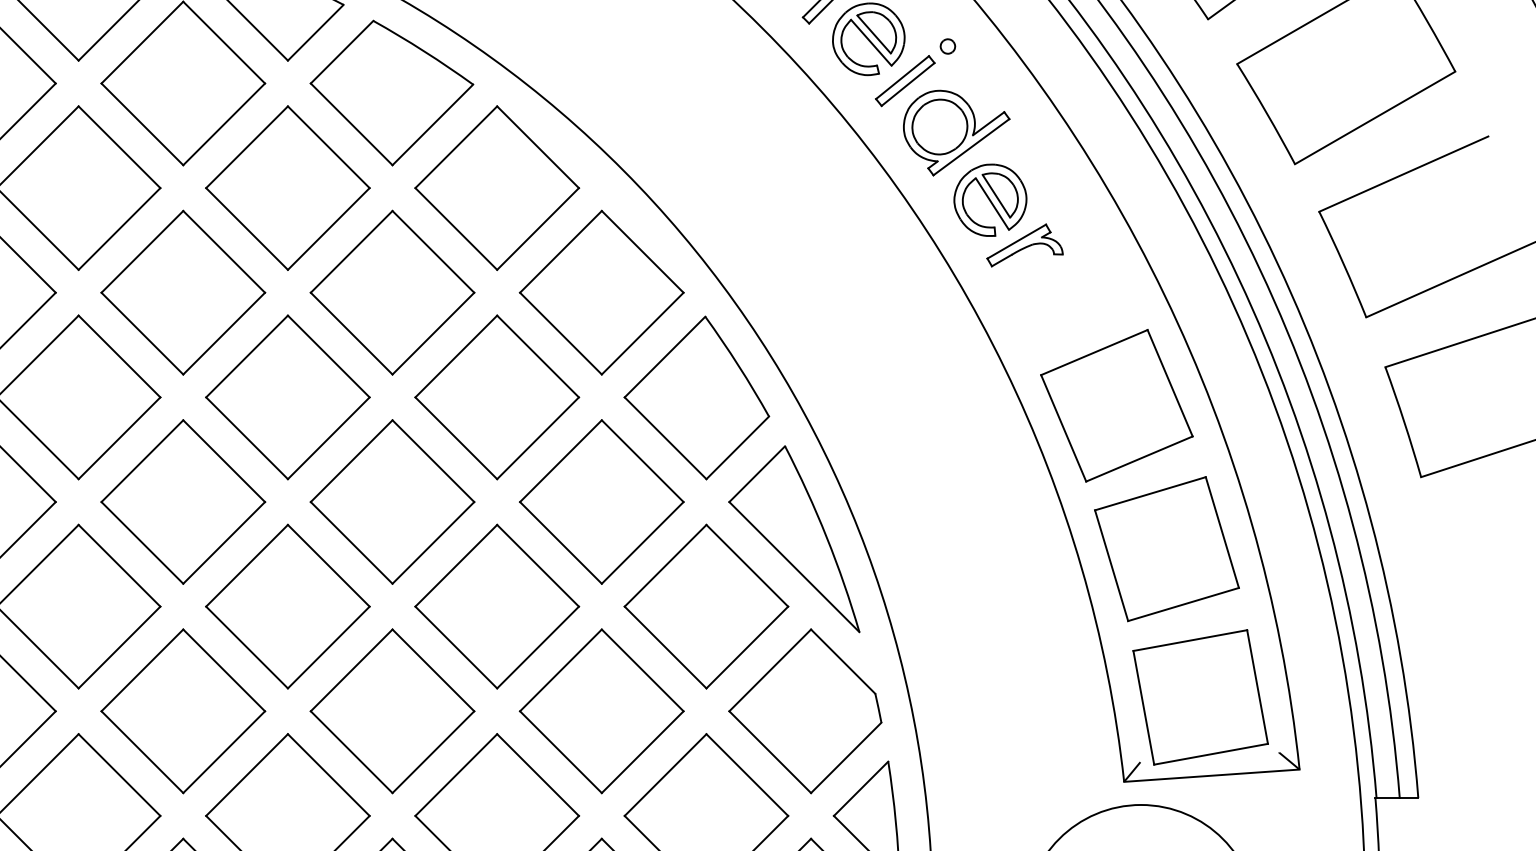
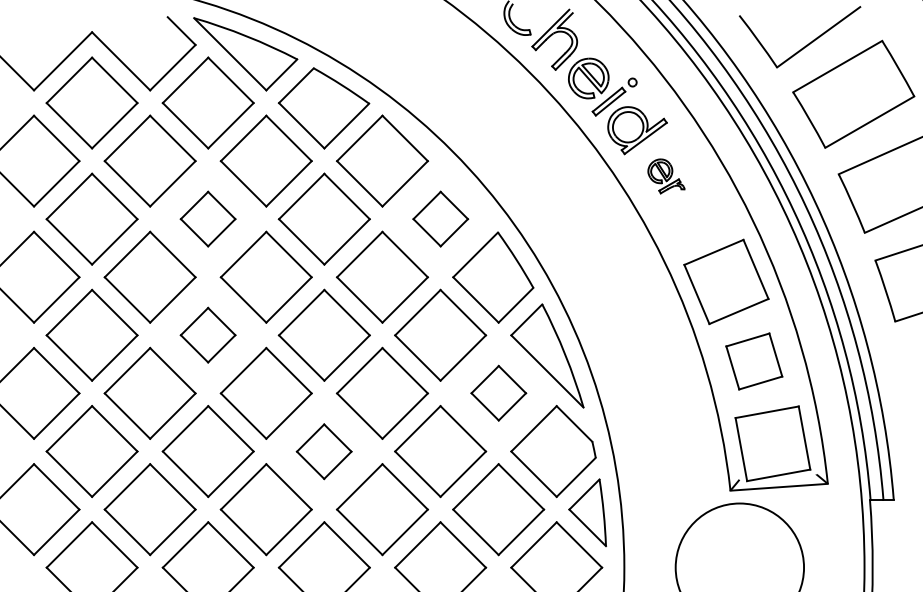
part: (1008, 215) -> (666, 176), size x0.6
part: (181, 291) -> (207, 218), size x0.6
part: (601, 291) -> (440, 218), size x0.6
part: (181, 500) -> (207, 334), size x0.6
part: (1167, 549) -> (754, 361), size x0.7
part: (706, 604) -> (498, 392), size x0.6
part: (390, 711) -> (323, 451), size x0.6

